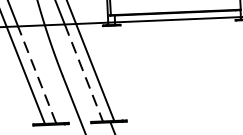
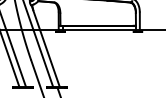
line: (37, 74) -> (16, 58), dashed -> solid
line: (84, 74) -> (43, 59), dashed -> solid

